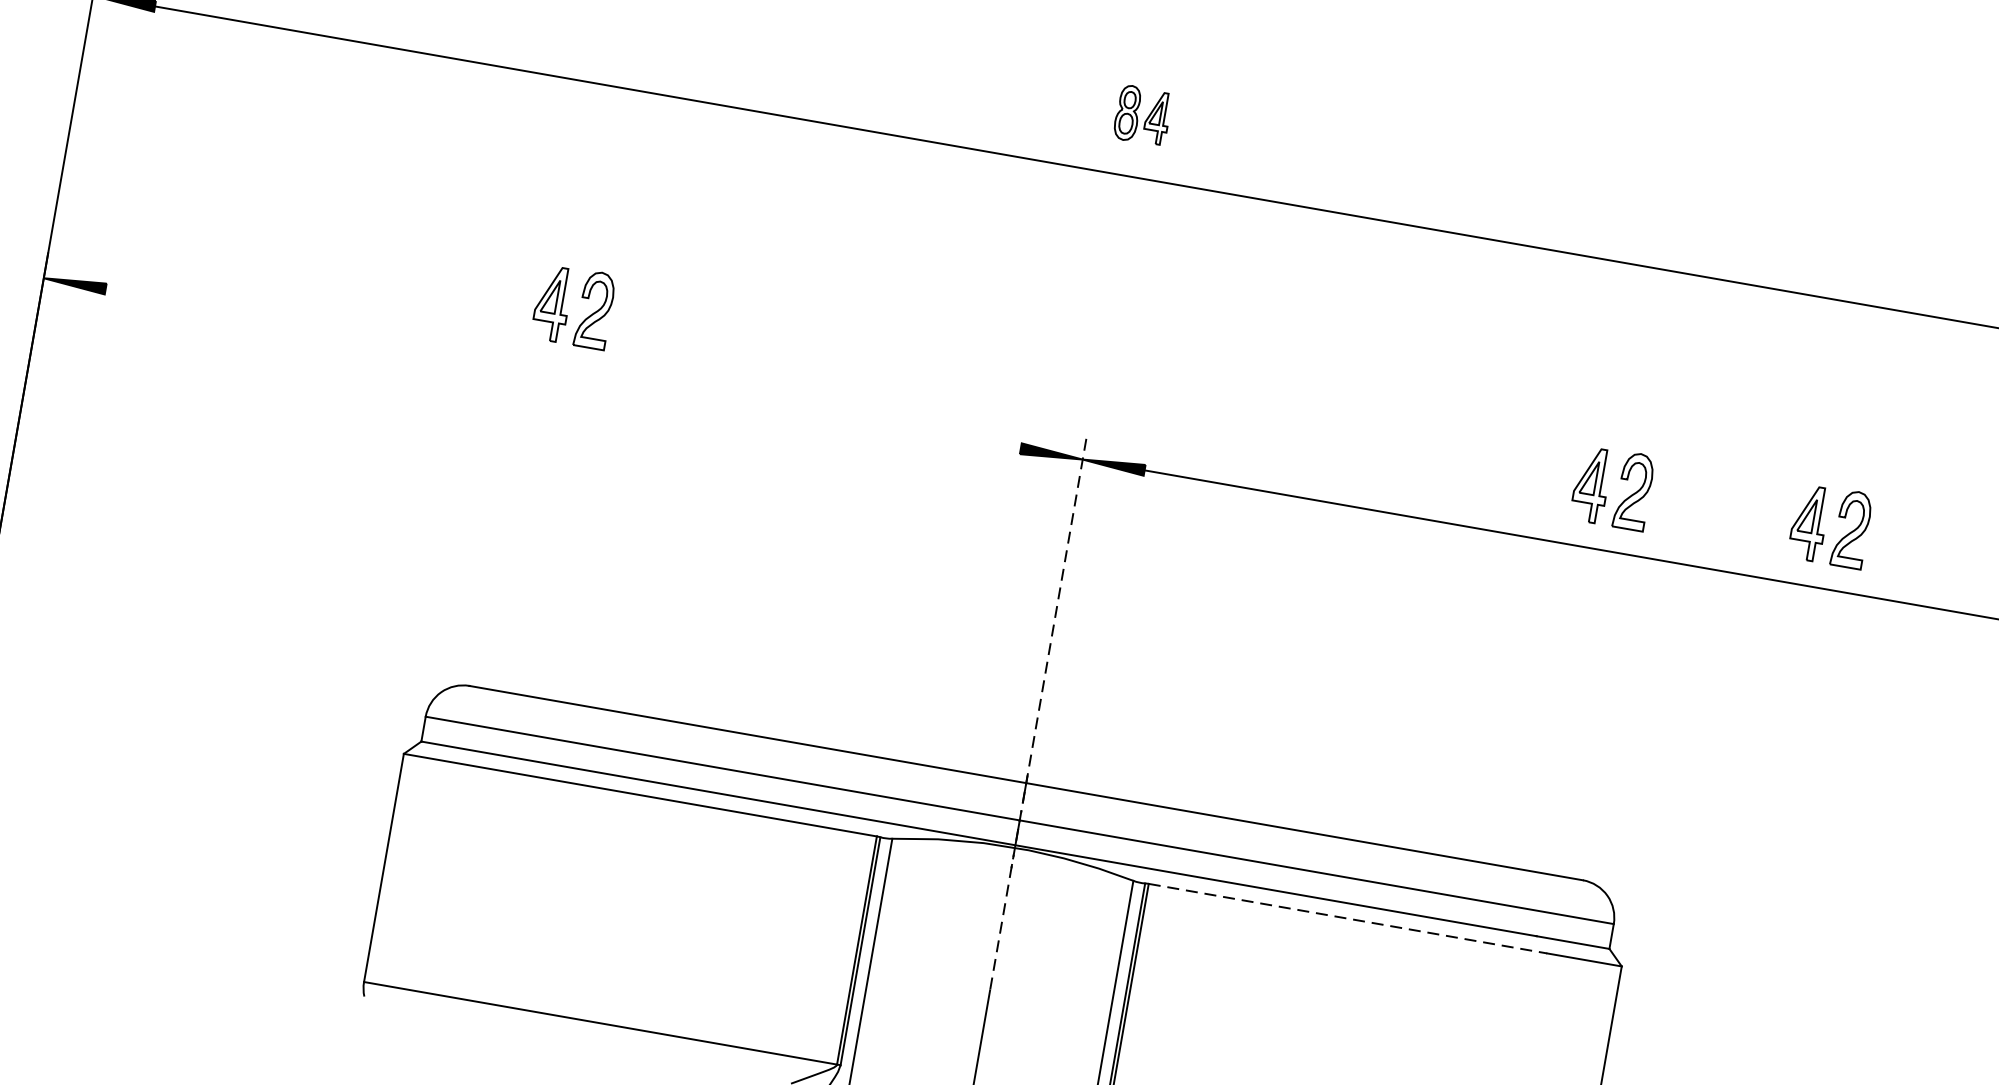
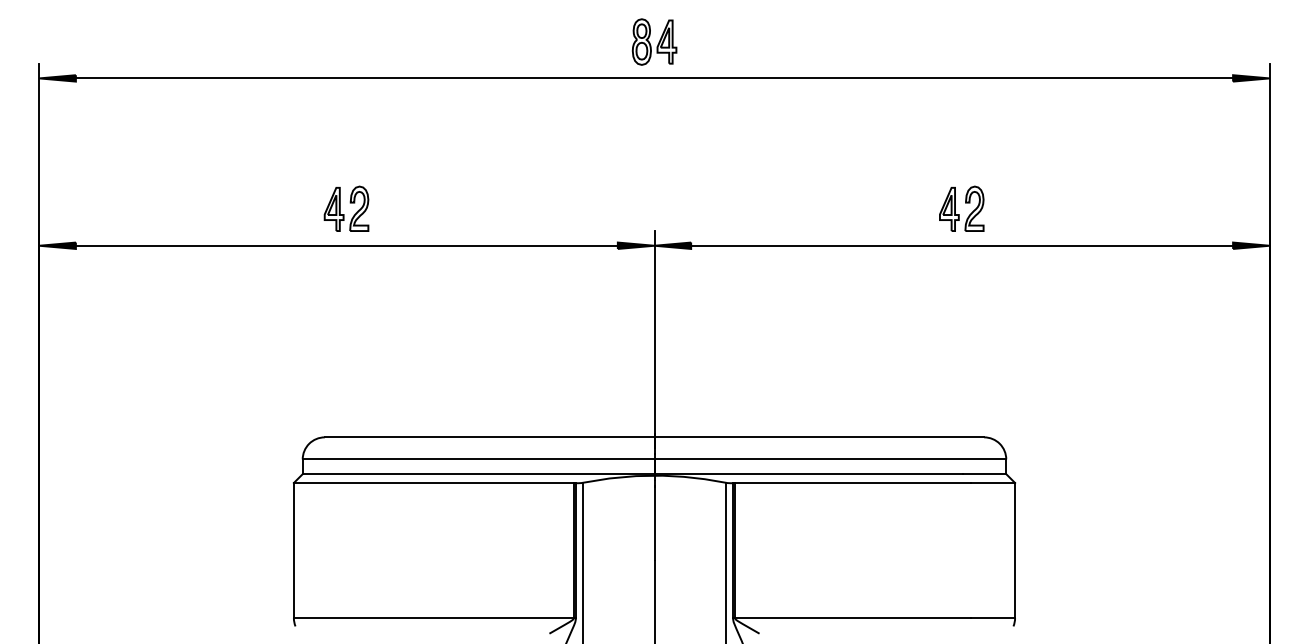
part: (1142, 114) -> (654, 41), size x1.43
line: (562, 368) -> (346, 245), added
part: (1829, 525) -> (1090, 208), removed
line: (1038, 710) -> (654, 394), dashed -> solid
line: (1347, 917) -> (852, 482), dashed -> solid

